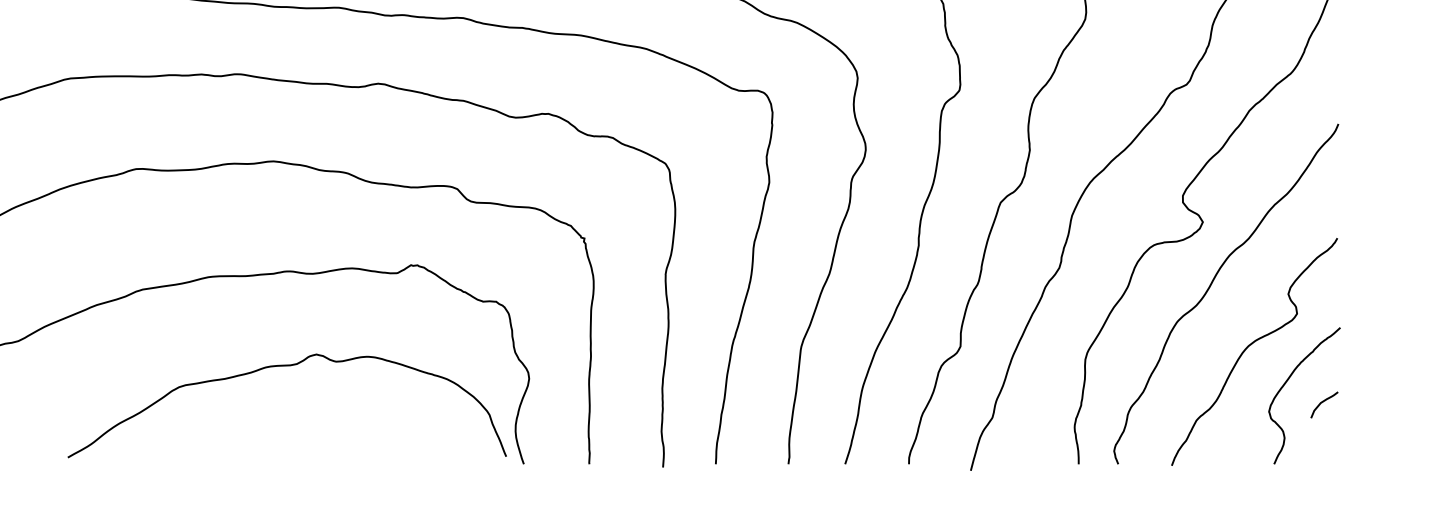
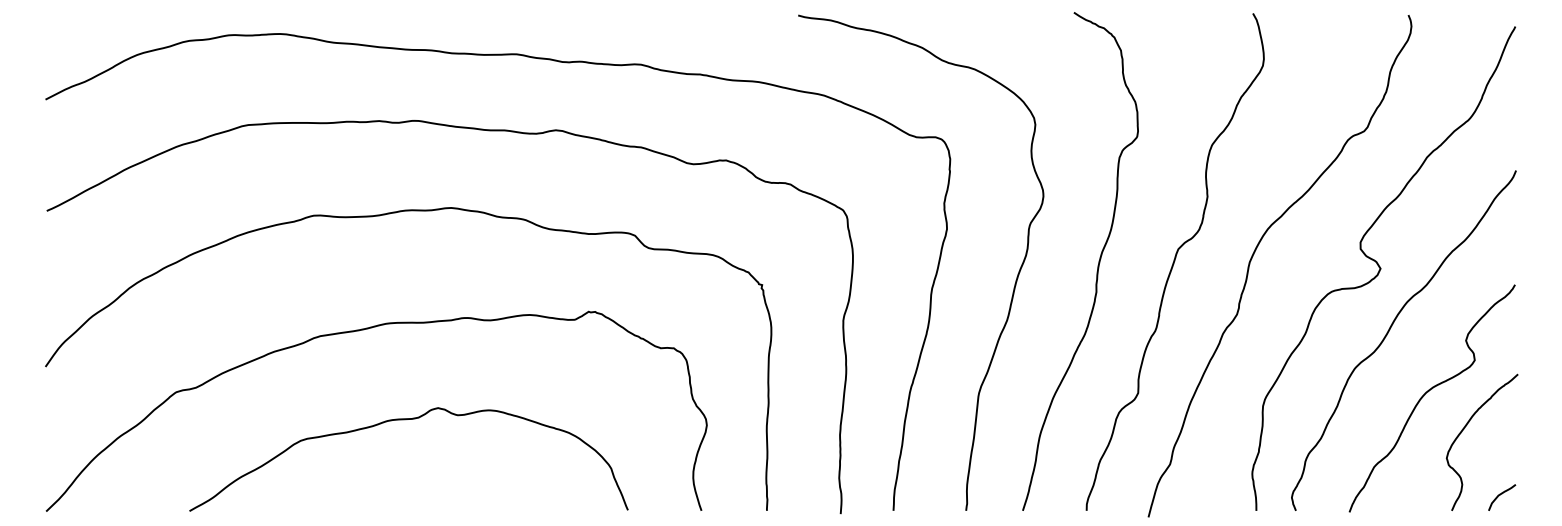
curve: (284, 366) -> (406, 420), moved
curve: (1322, 402) -> (1500, 495), moved

